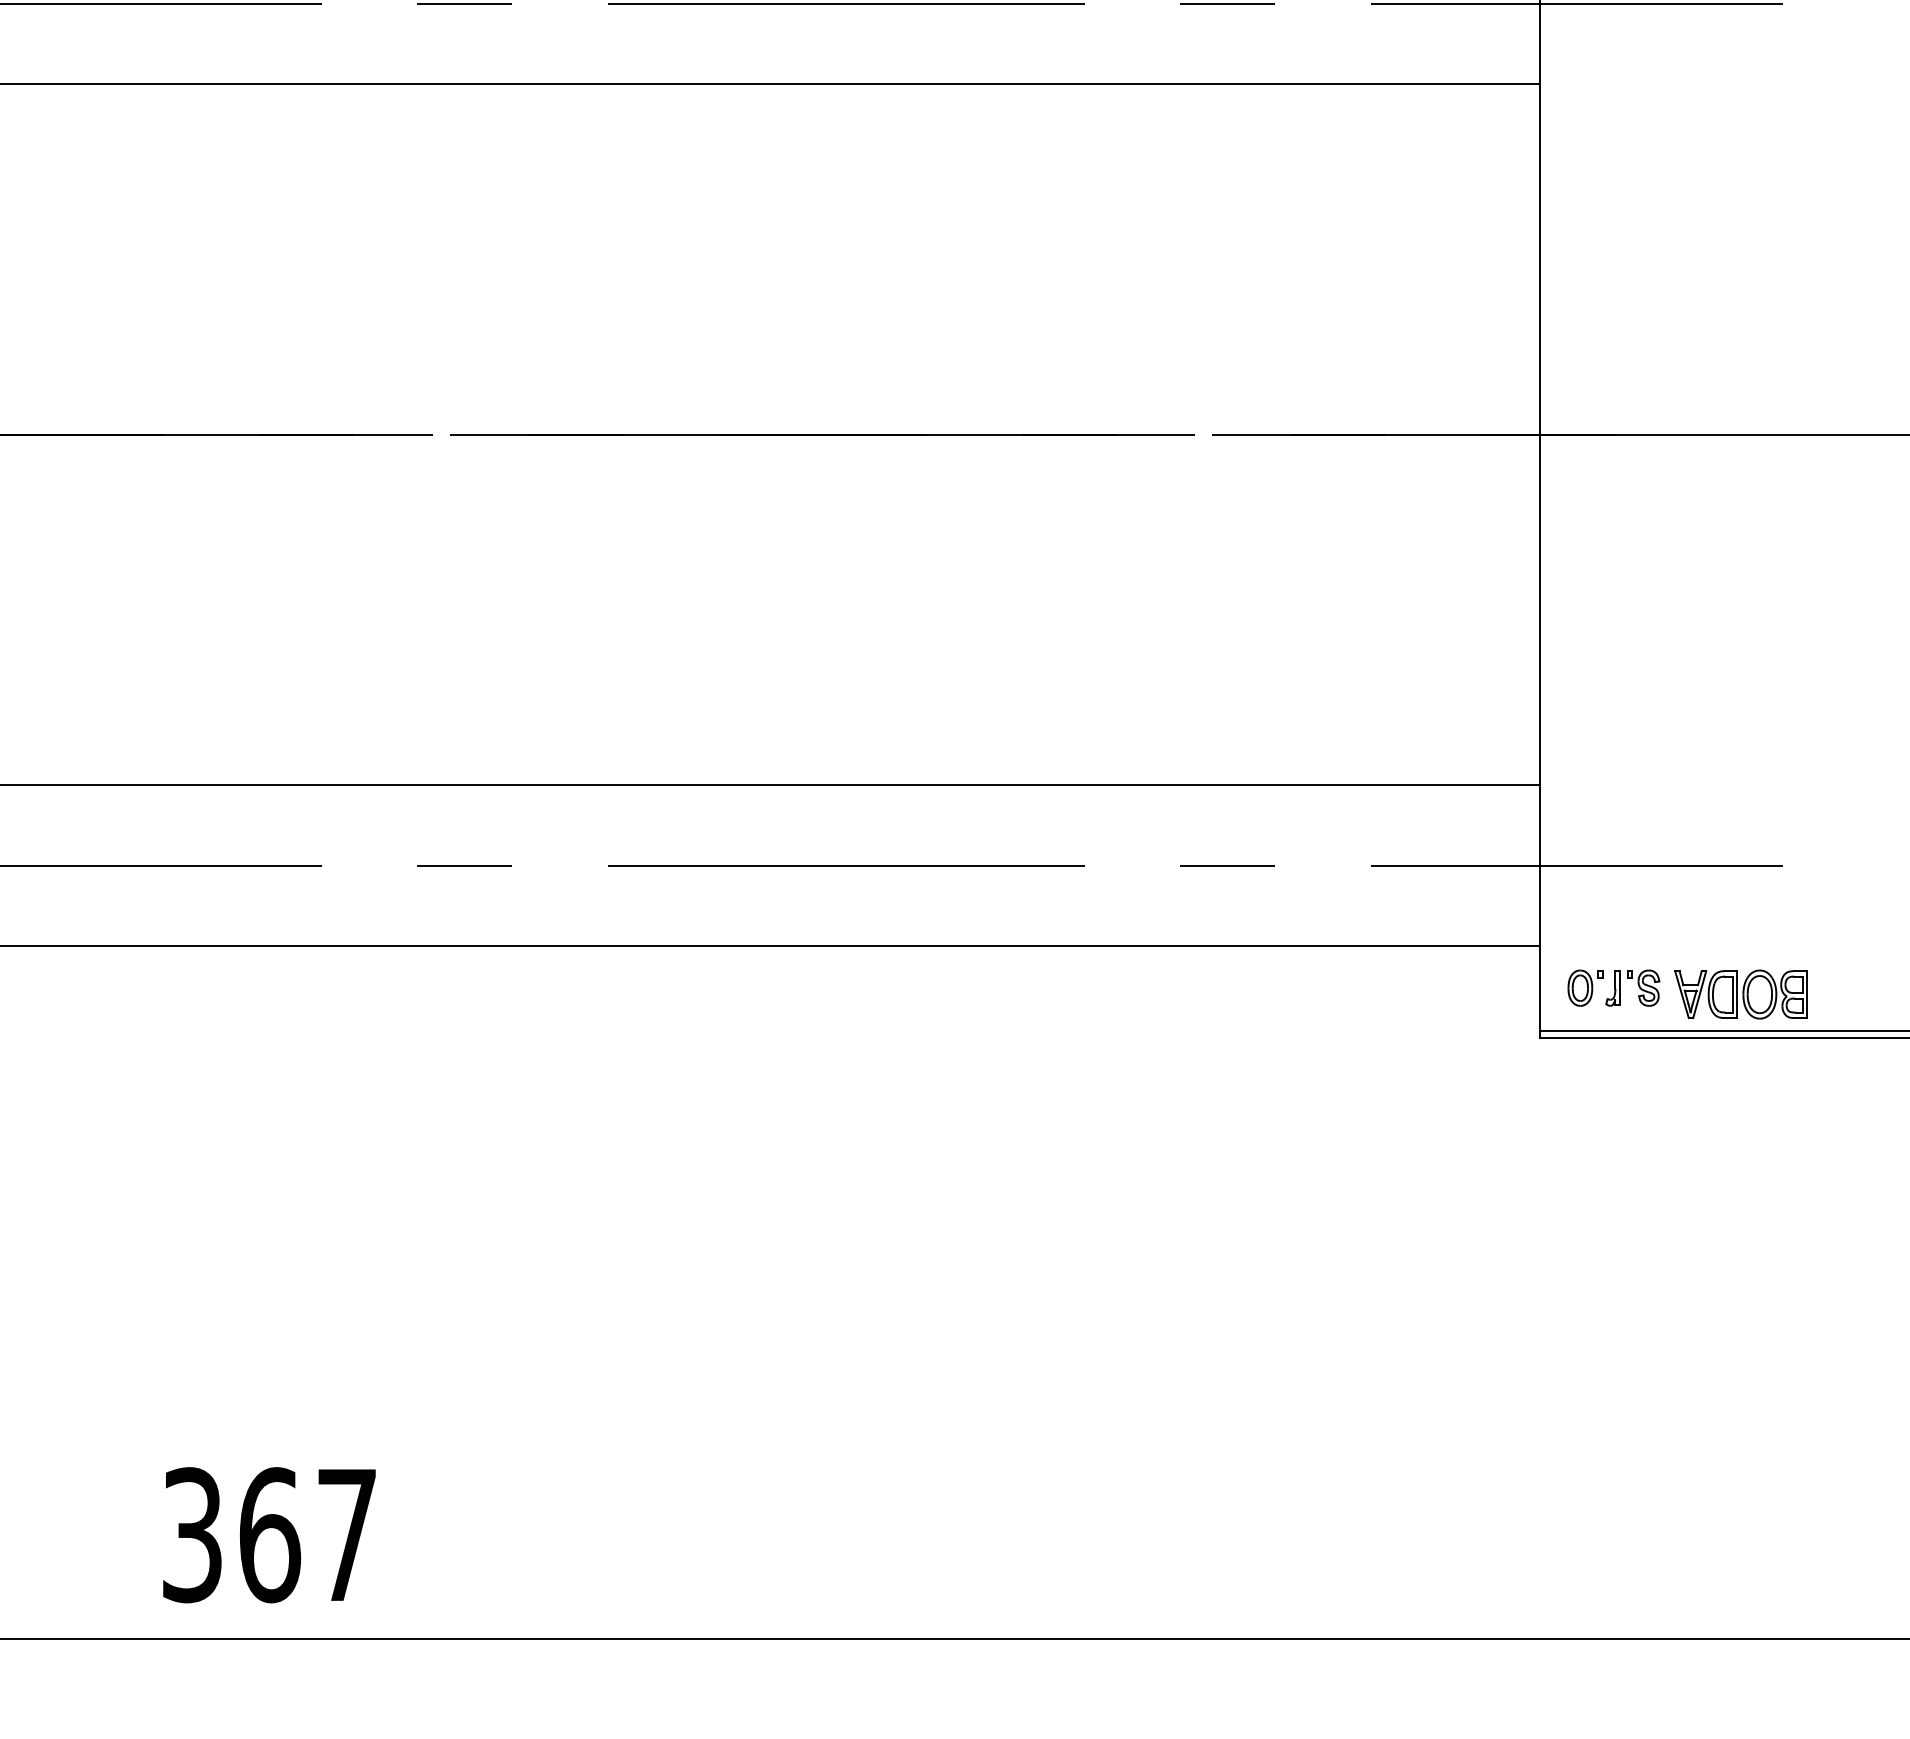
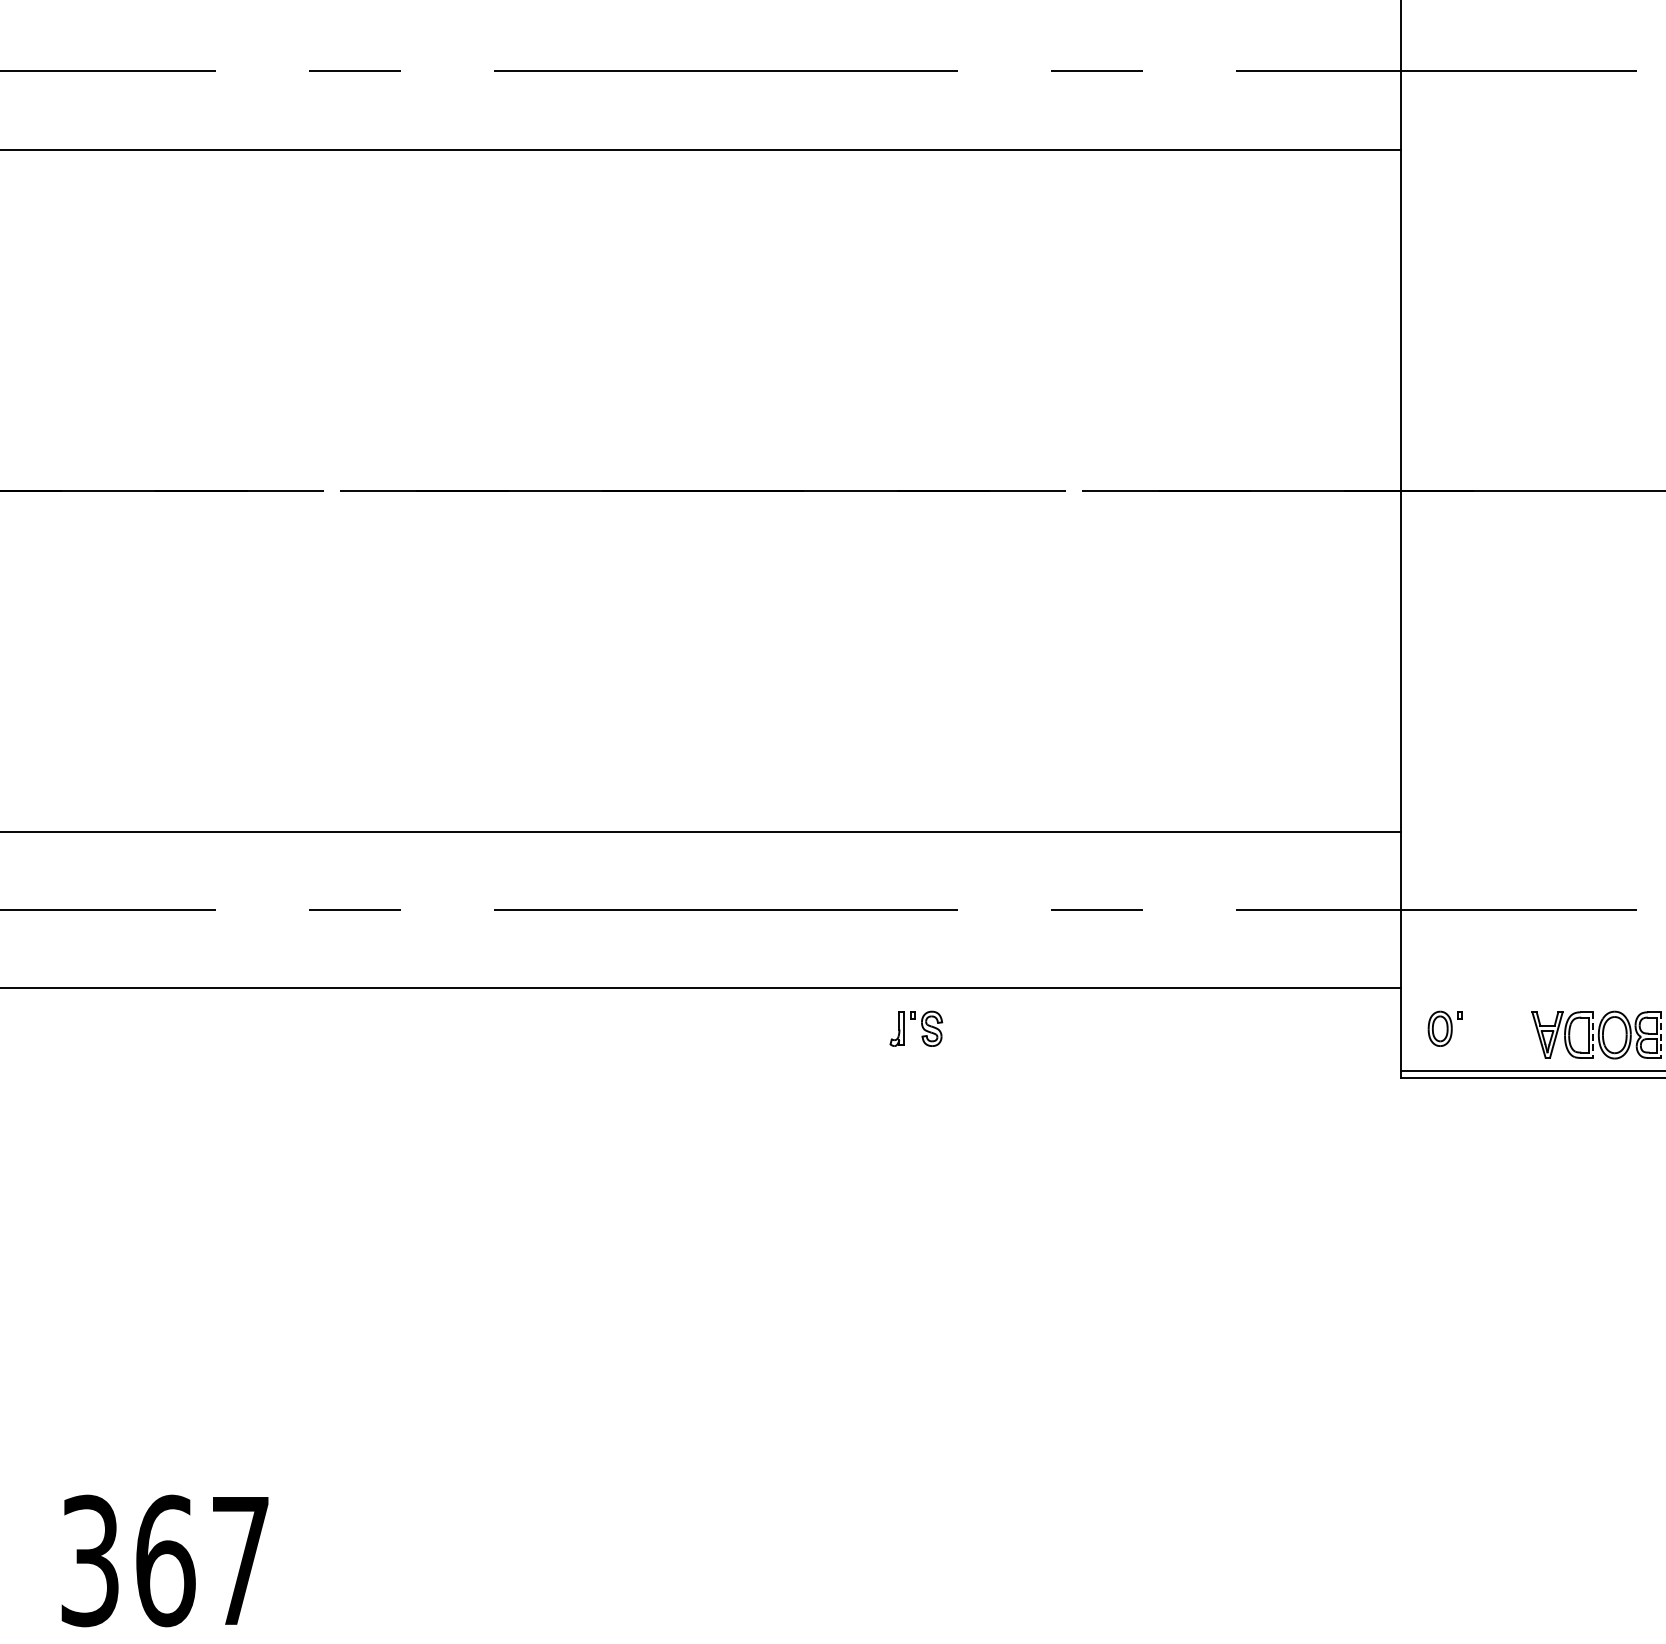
part: (1638, 986) -> (921, 1027), moved
line: (1737, 995) -> (1593, 1035), solid -> dashed
line: (1807, 995) -> (1661, 1035), solid -> dashed

